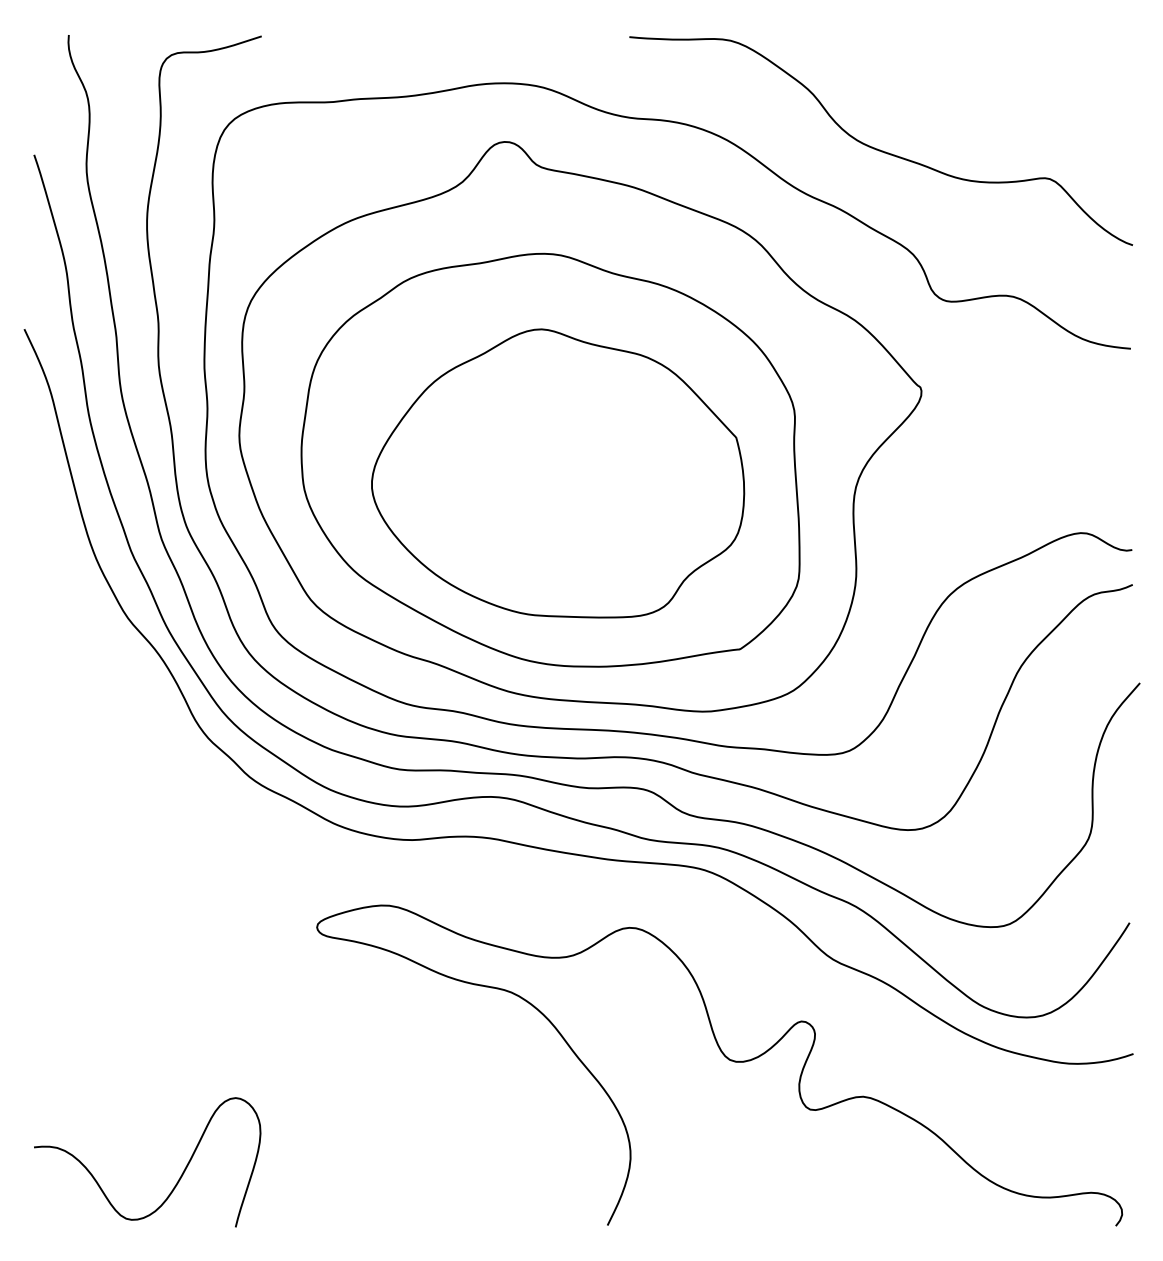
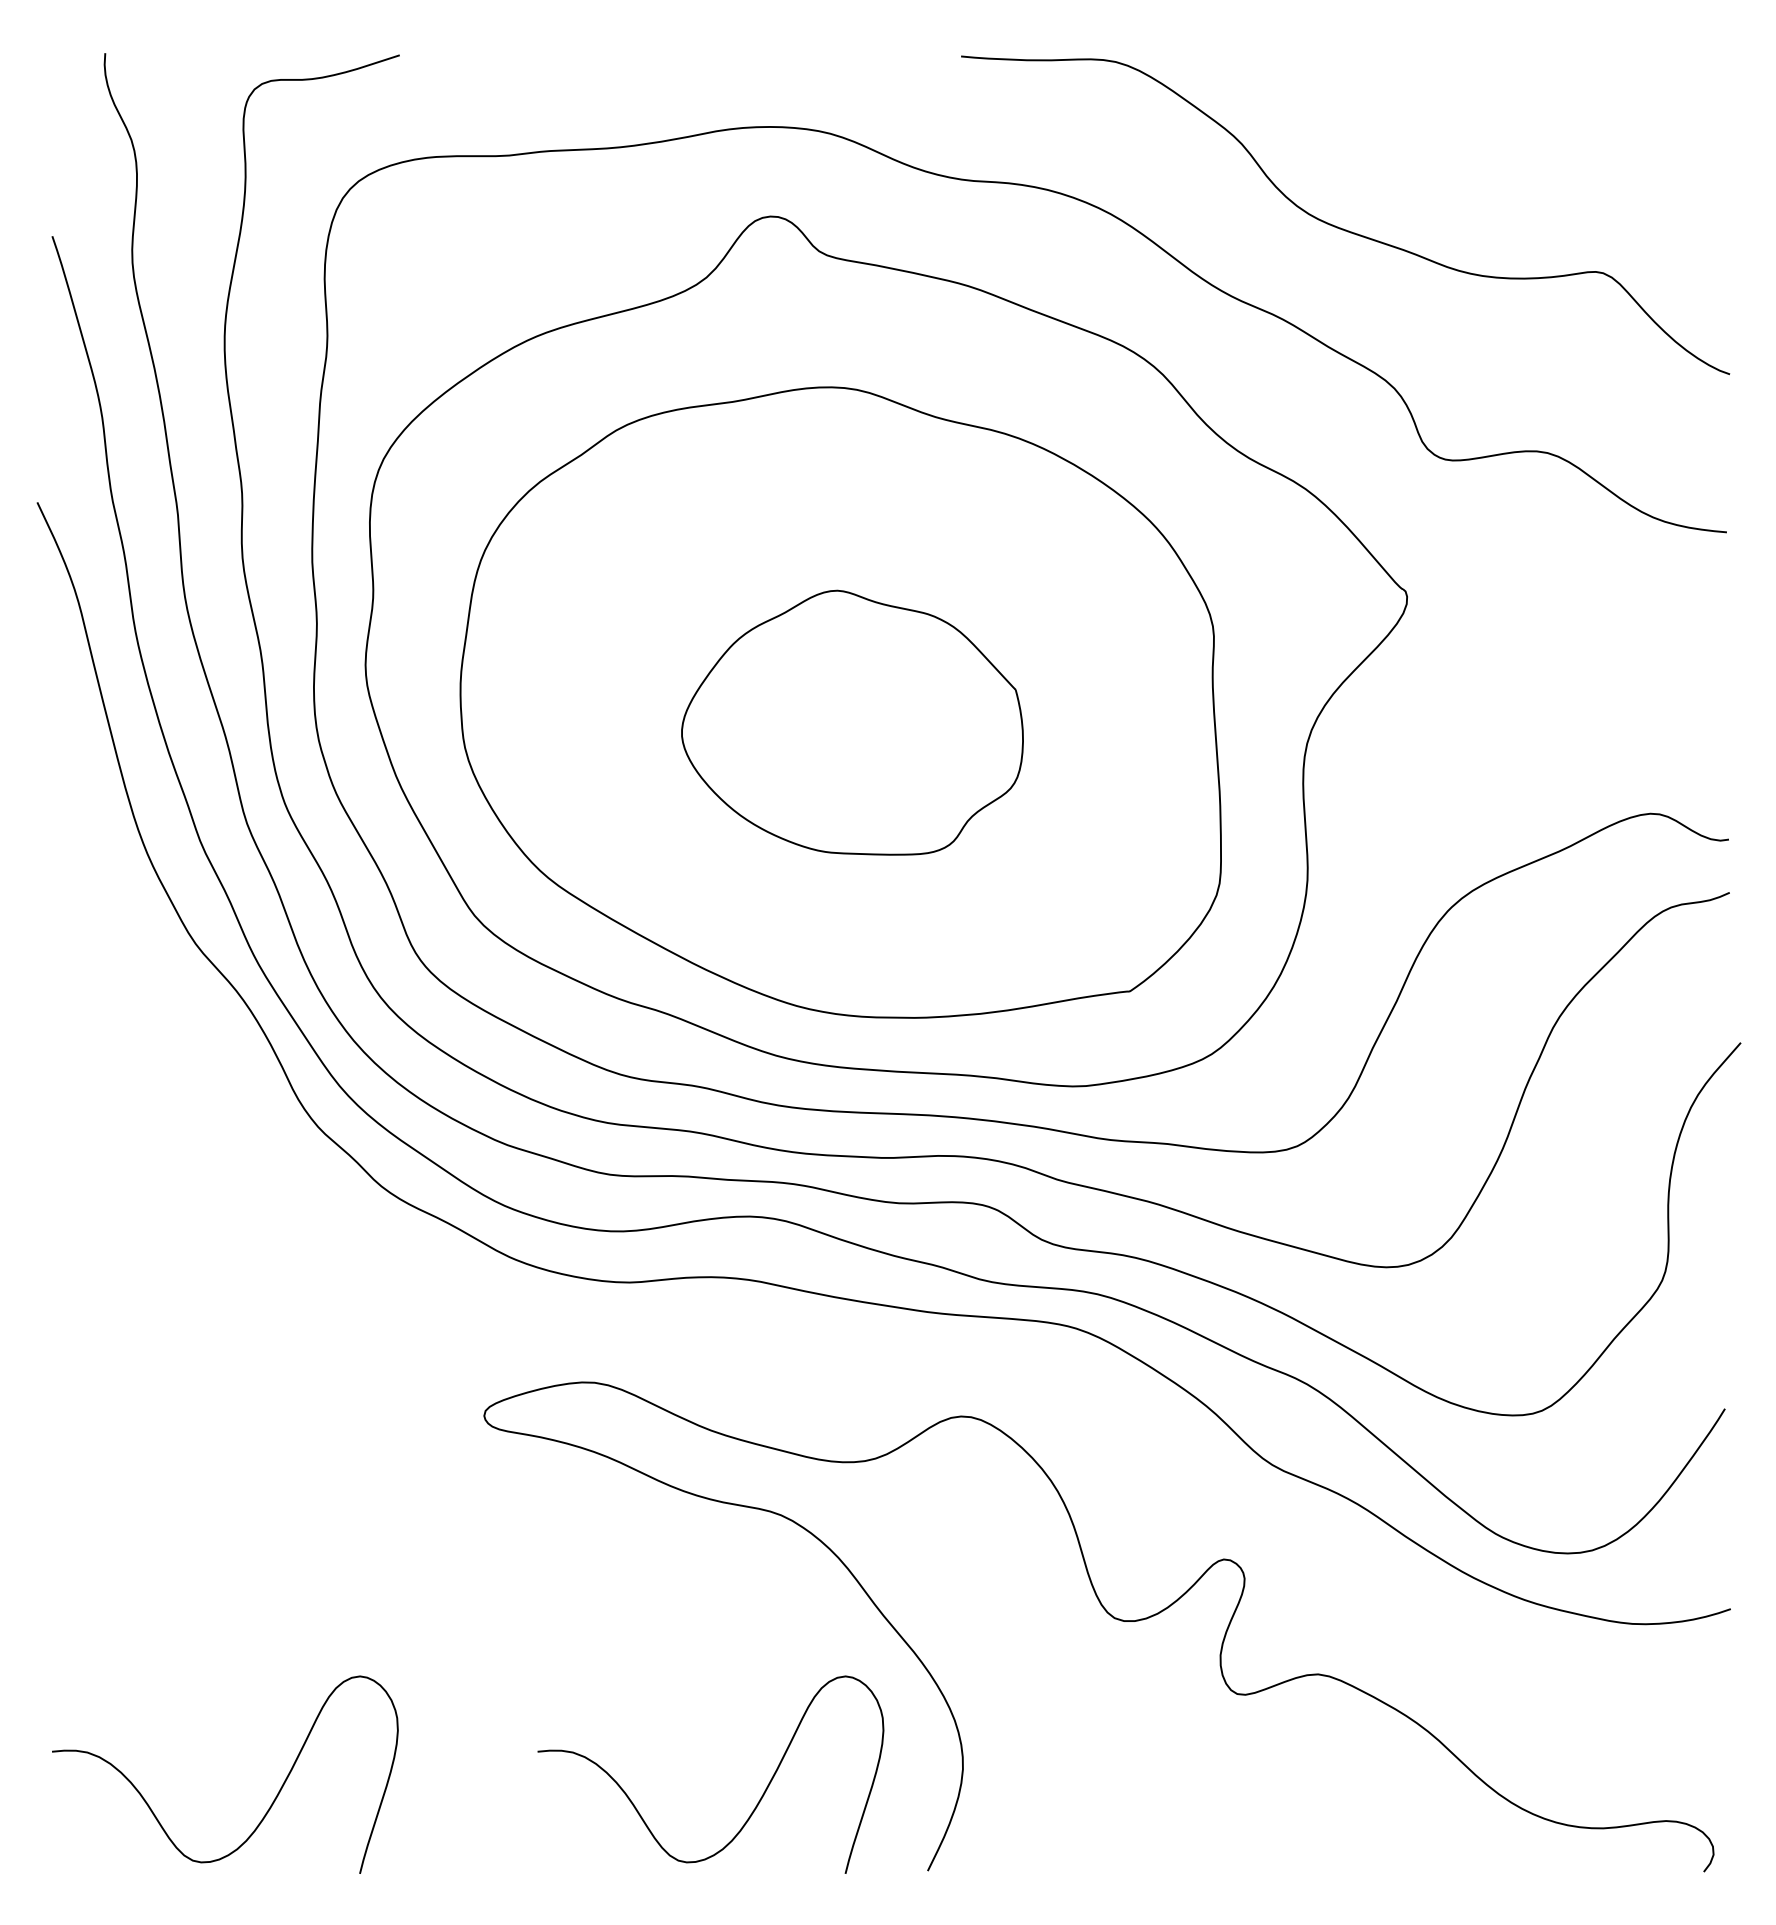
part: (558, 473) -> (852, 722), size x0.6
curve: (494, 1182) -> (755, 1805), added

